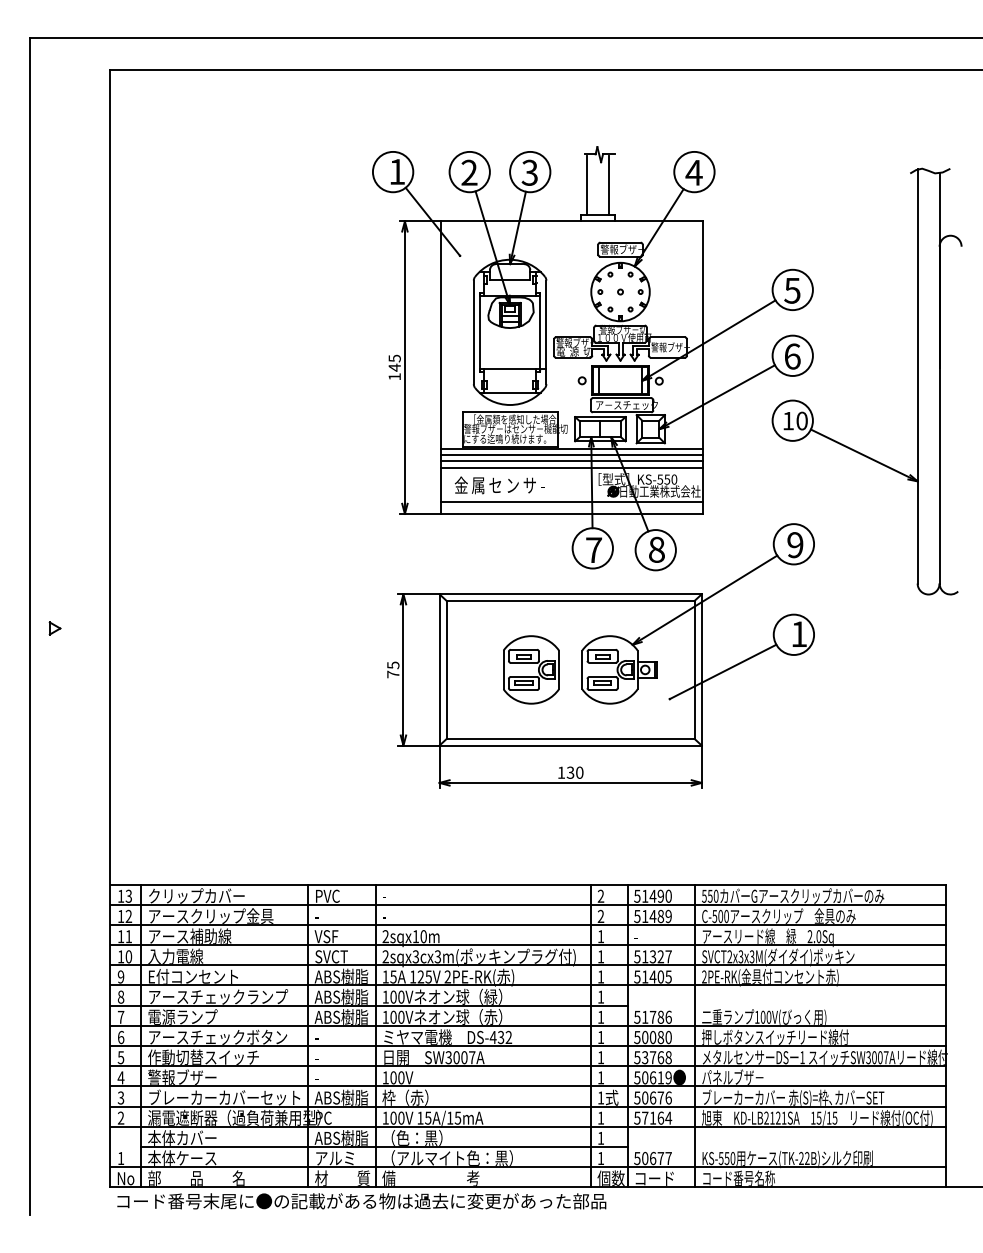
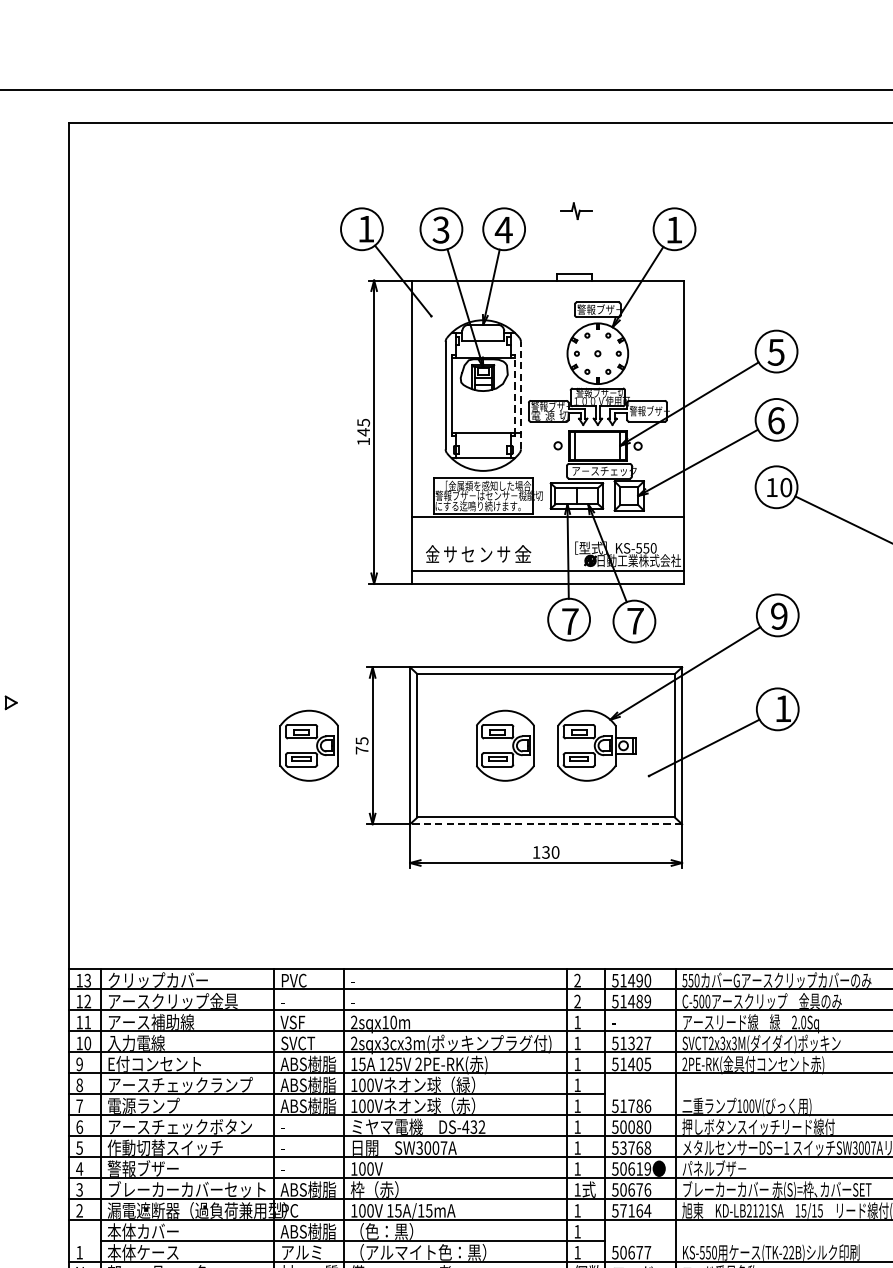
text: (469, 172) -> (441, 229), 2 -> 3
text: (529, 172) -> (503, 229), 3 -> 4
text: (693, 172) -> (673, 229), 4 -> 1
line: (587, 185) -> (563, 243), removed
line: (609, 185) -> (586, 243), removed
line: (540, 331) -> (514, 394), solid -> dashed
line: (546, 332) -> (521, 395), solid -> dashed
line: (572, 455) -> (548, 523), removed
line: (572, 461) -> (548, 529), removed
line: (572, 467) -> (548, 535), removed
text: (548, 484) -> (523, 553), - -> 金
text: (478, 485) -> (450, 554), 属 -> サ
text: (656, 549) -> (635, 620), 8 -> 7
part: (342, 669) -> (309, 745), added
line: (570, 745) -> (545, 824), solid -> dashed

